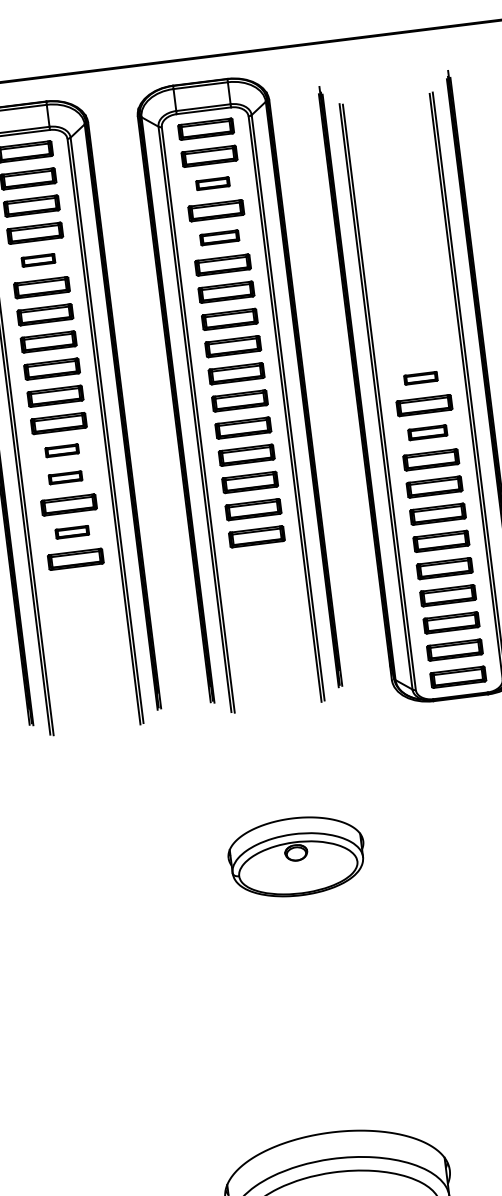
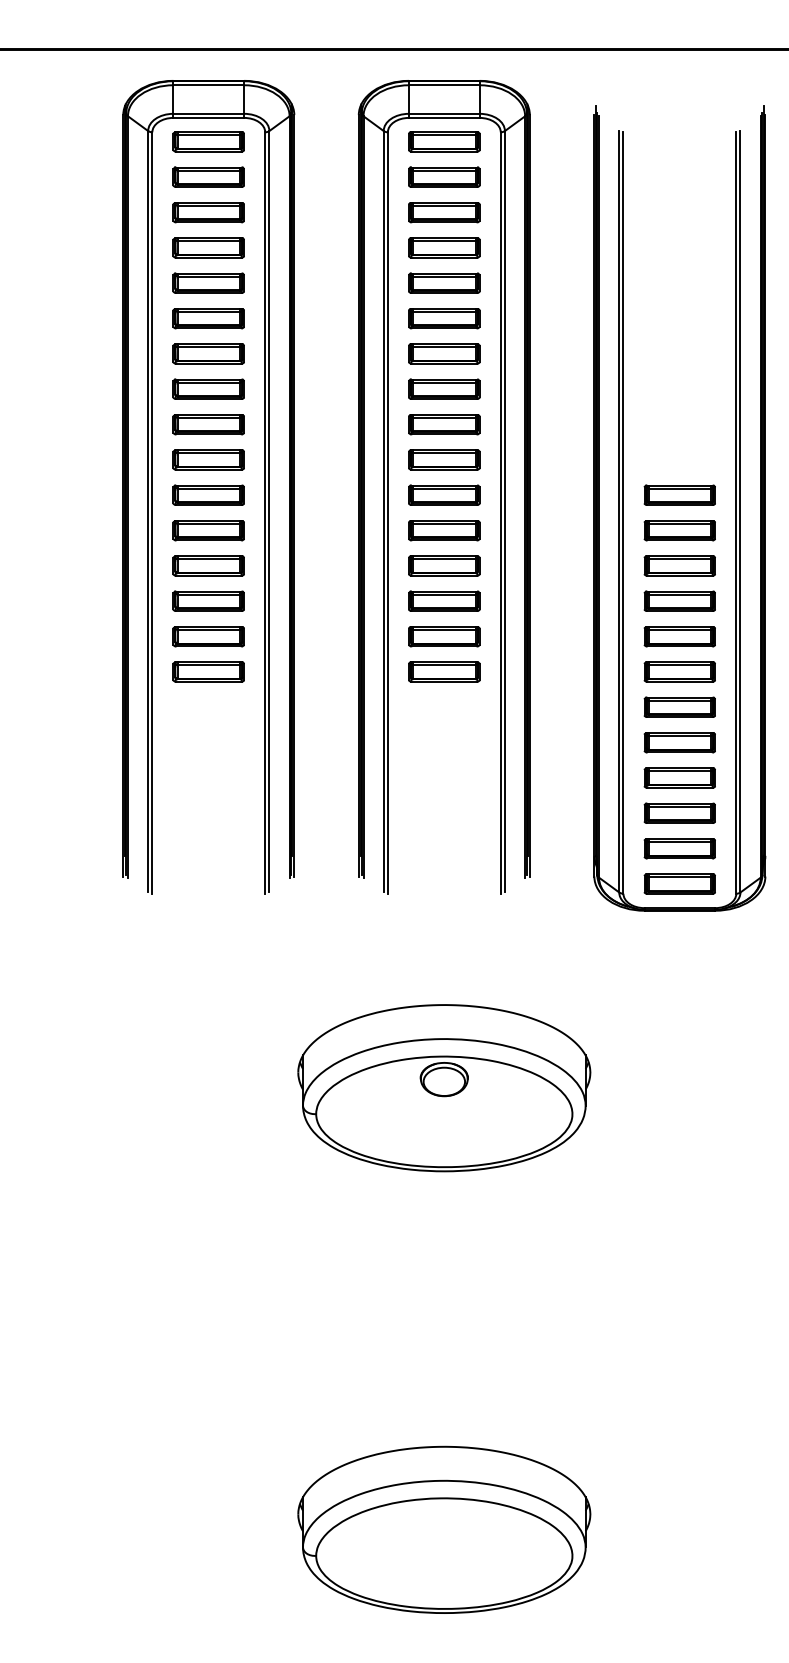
part: (213, 183) -> (444, 212), size x1.67
part: (219, 237) -> (444, 282), size x1.43
part: (38, 259) -> (208, 282), size x1.67
part: (420, 377) -> (679, 494), size x1.67
part: (427, 432) -> (679, 565), size x1.43
part: (62, 450) -> (208, 530), size x1.67
part: (65, 477) -> (208, 565), size x1.67
part: (72, 532) -> (208, 636), size x1.67
part: (296, 857) -> (444, 1088), size x1.67

